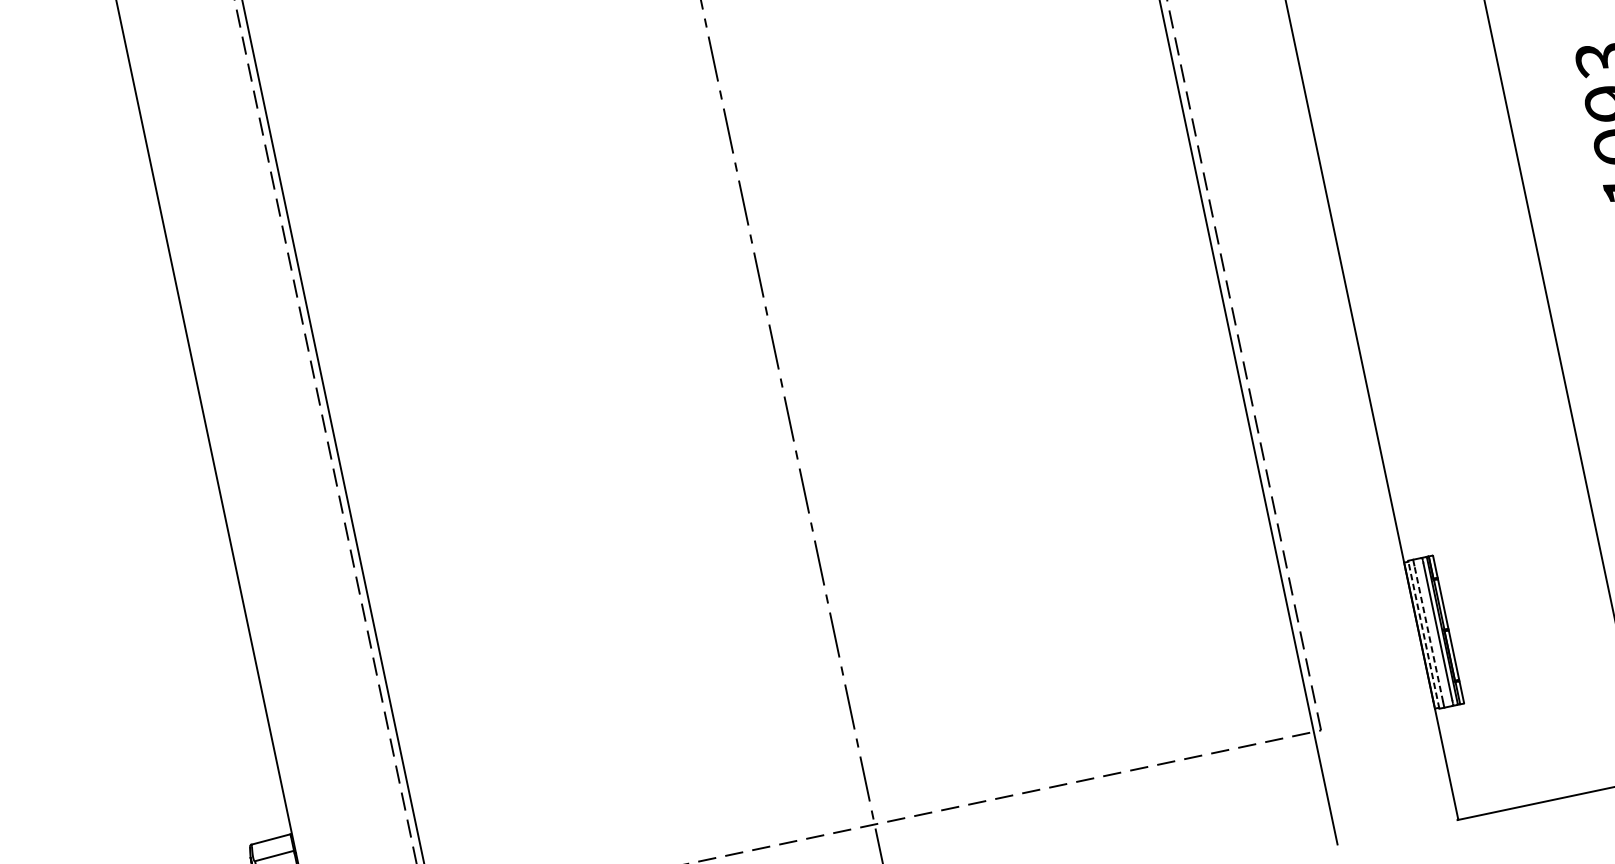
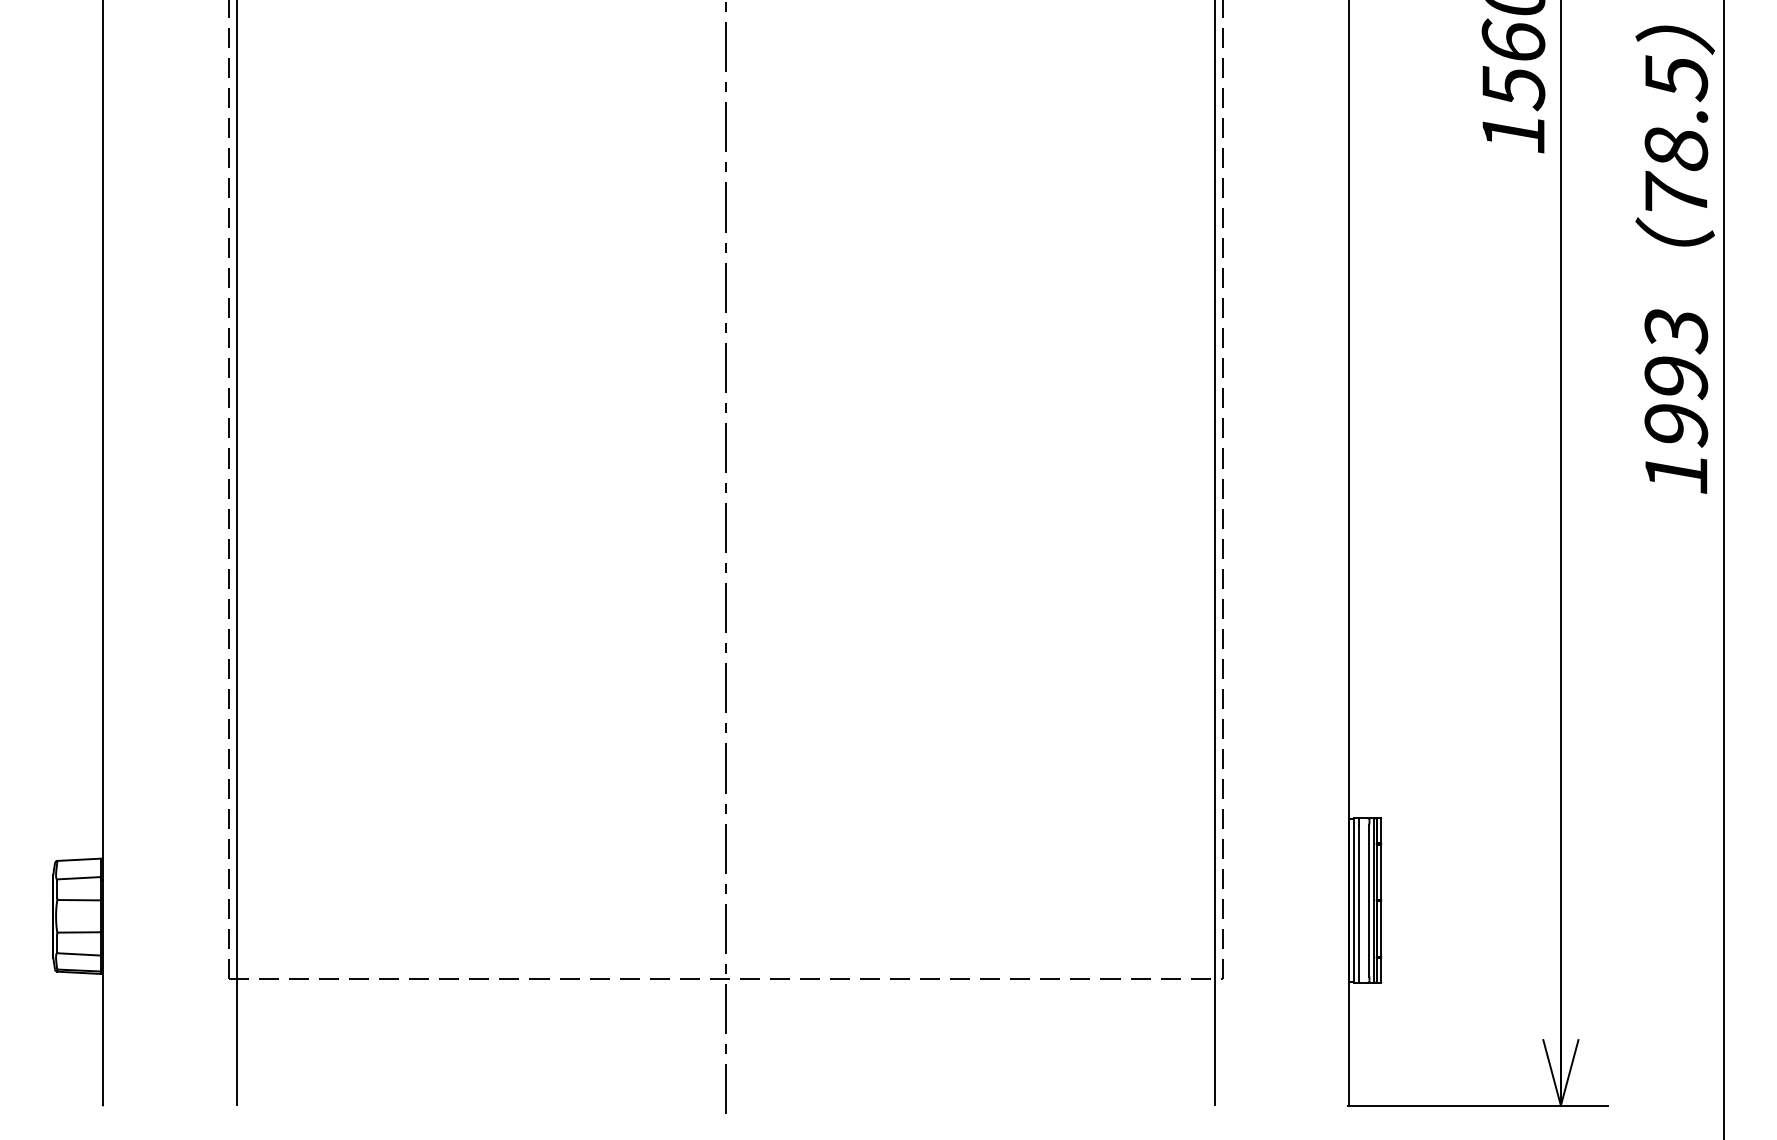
line: (1428, 633) -> (1359, 900), dashed -> solid
line: (1423, 634) -> (1353, 900), dashed -> solid

